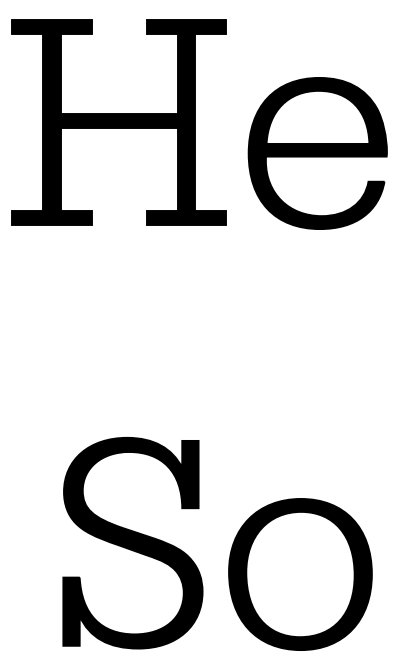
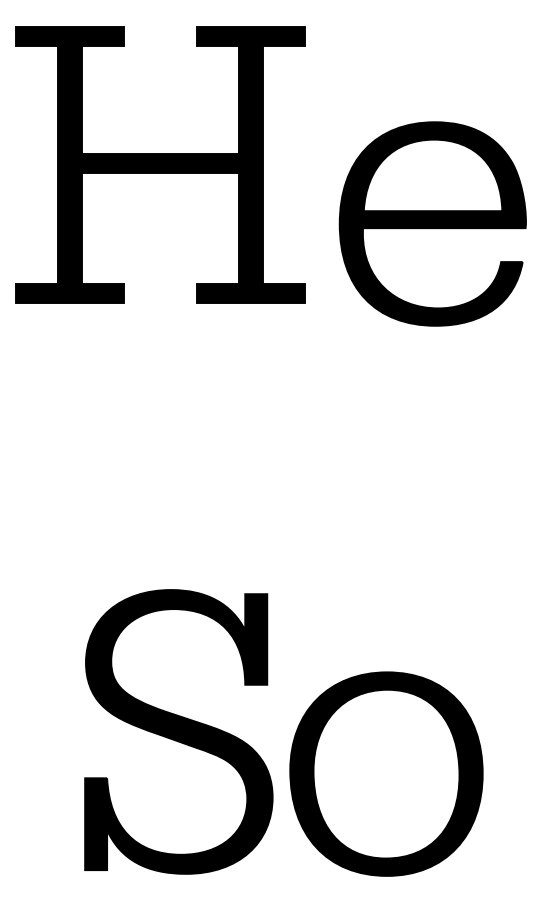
part: (317, 153) -> (432, 223), moved
part: (300, 574) -> (386, 773), moved

